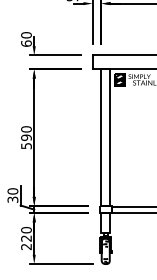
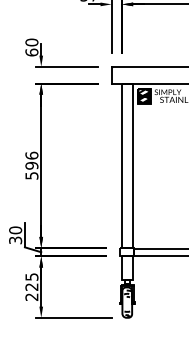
text: (26, 129) -> (31, 155), 590 -> 596
text: (26, 230) -> (31, 277), 220 -> 225

